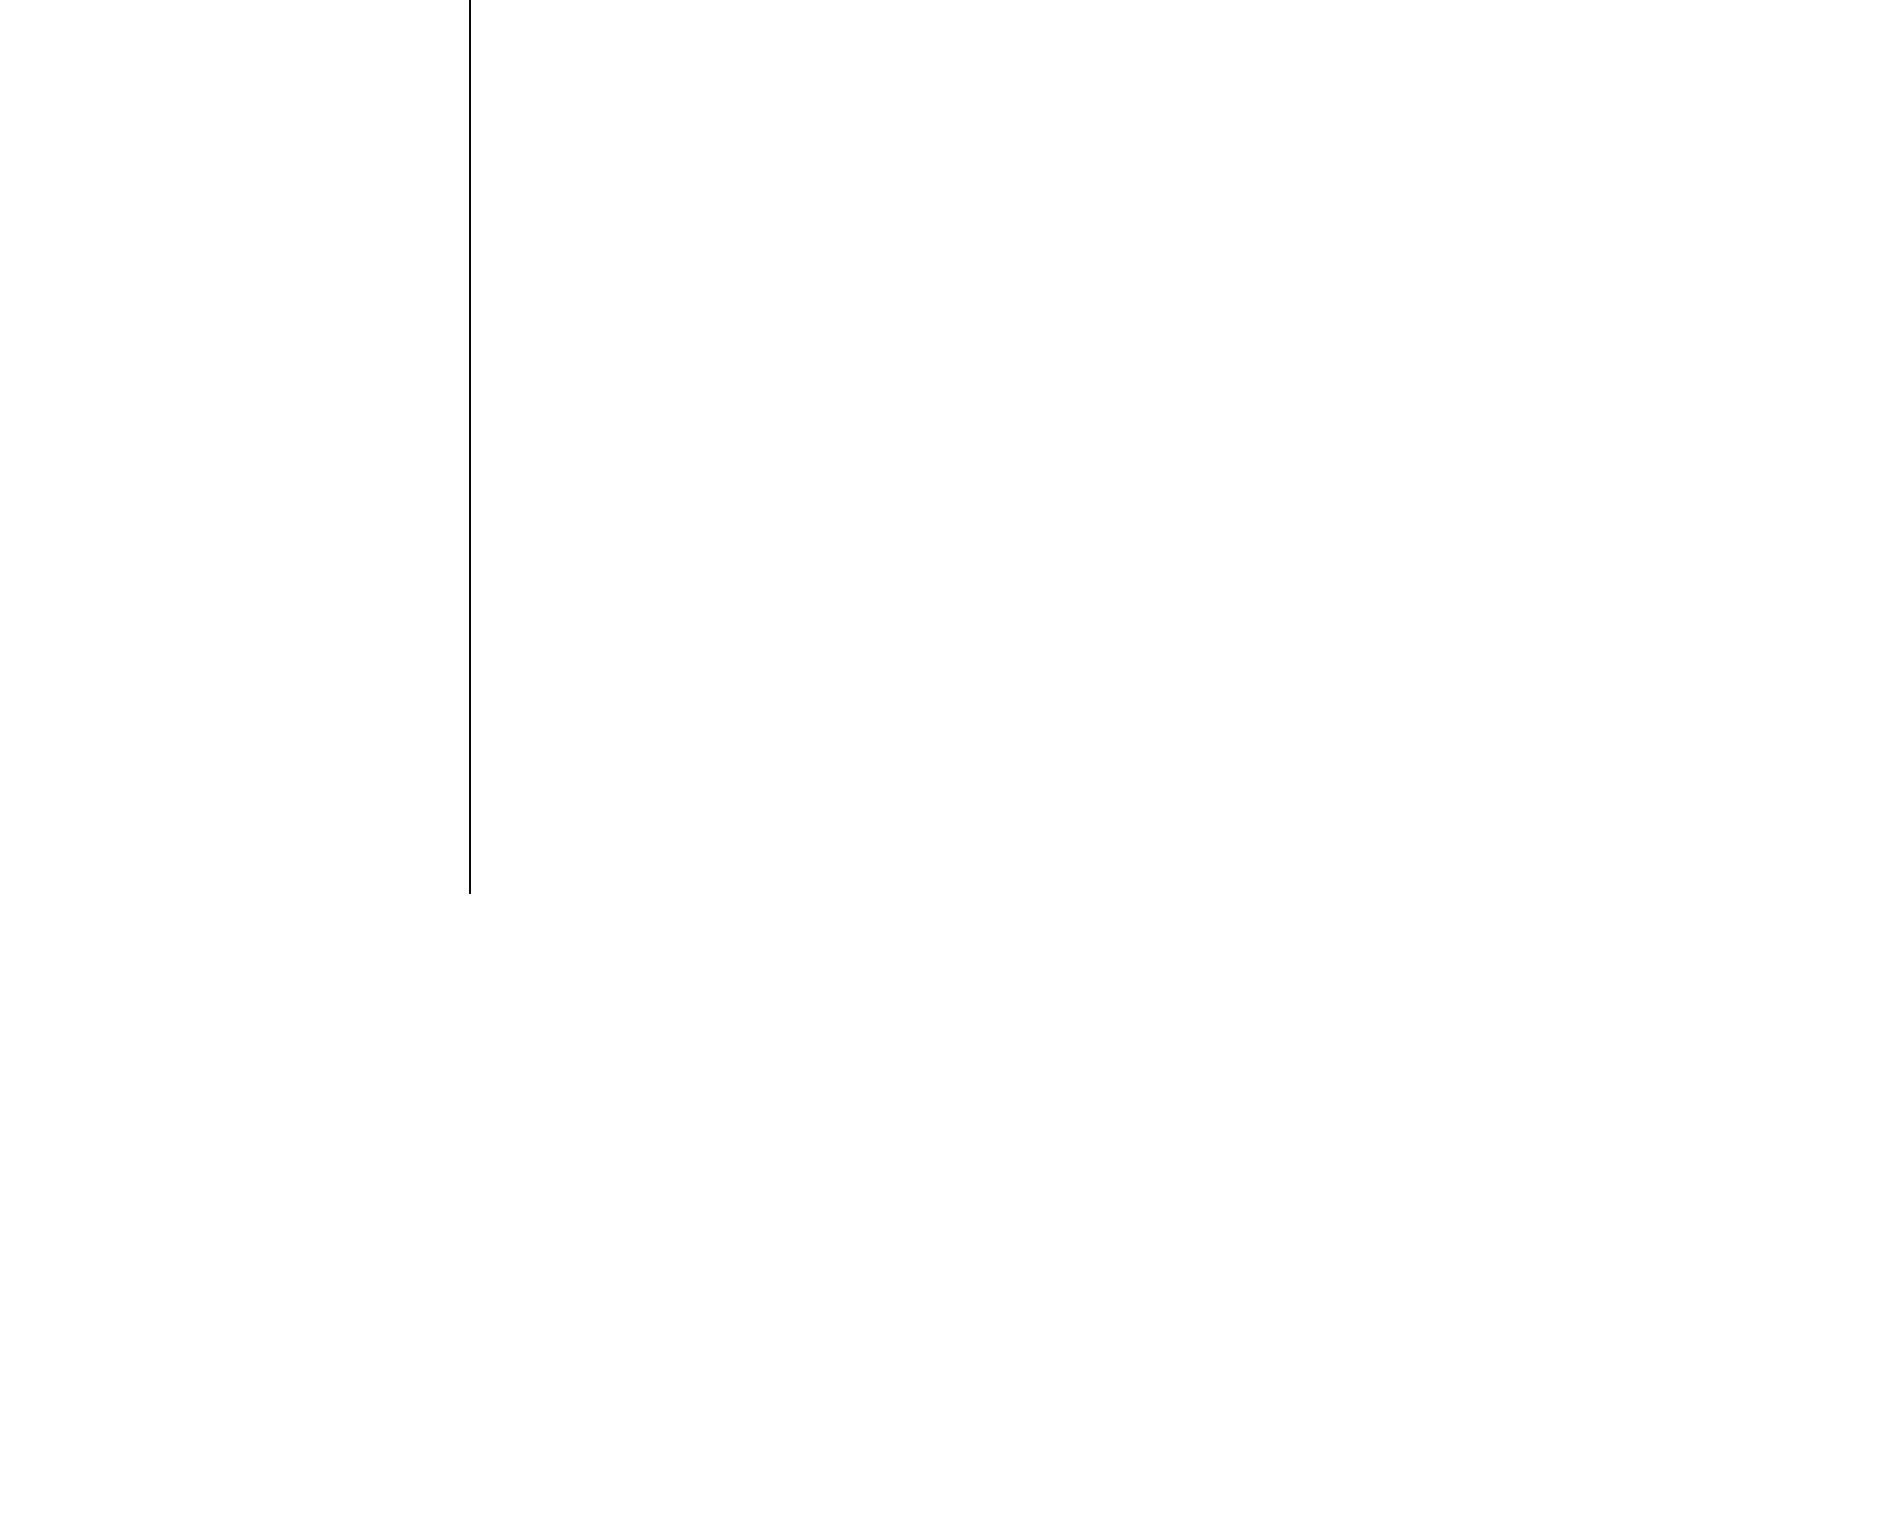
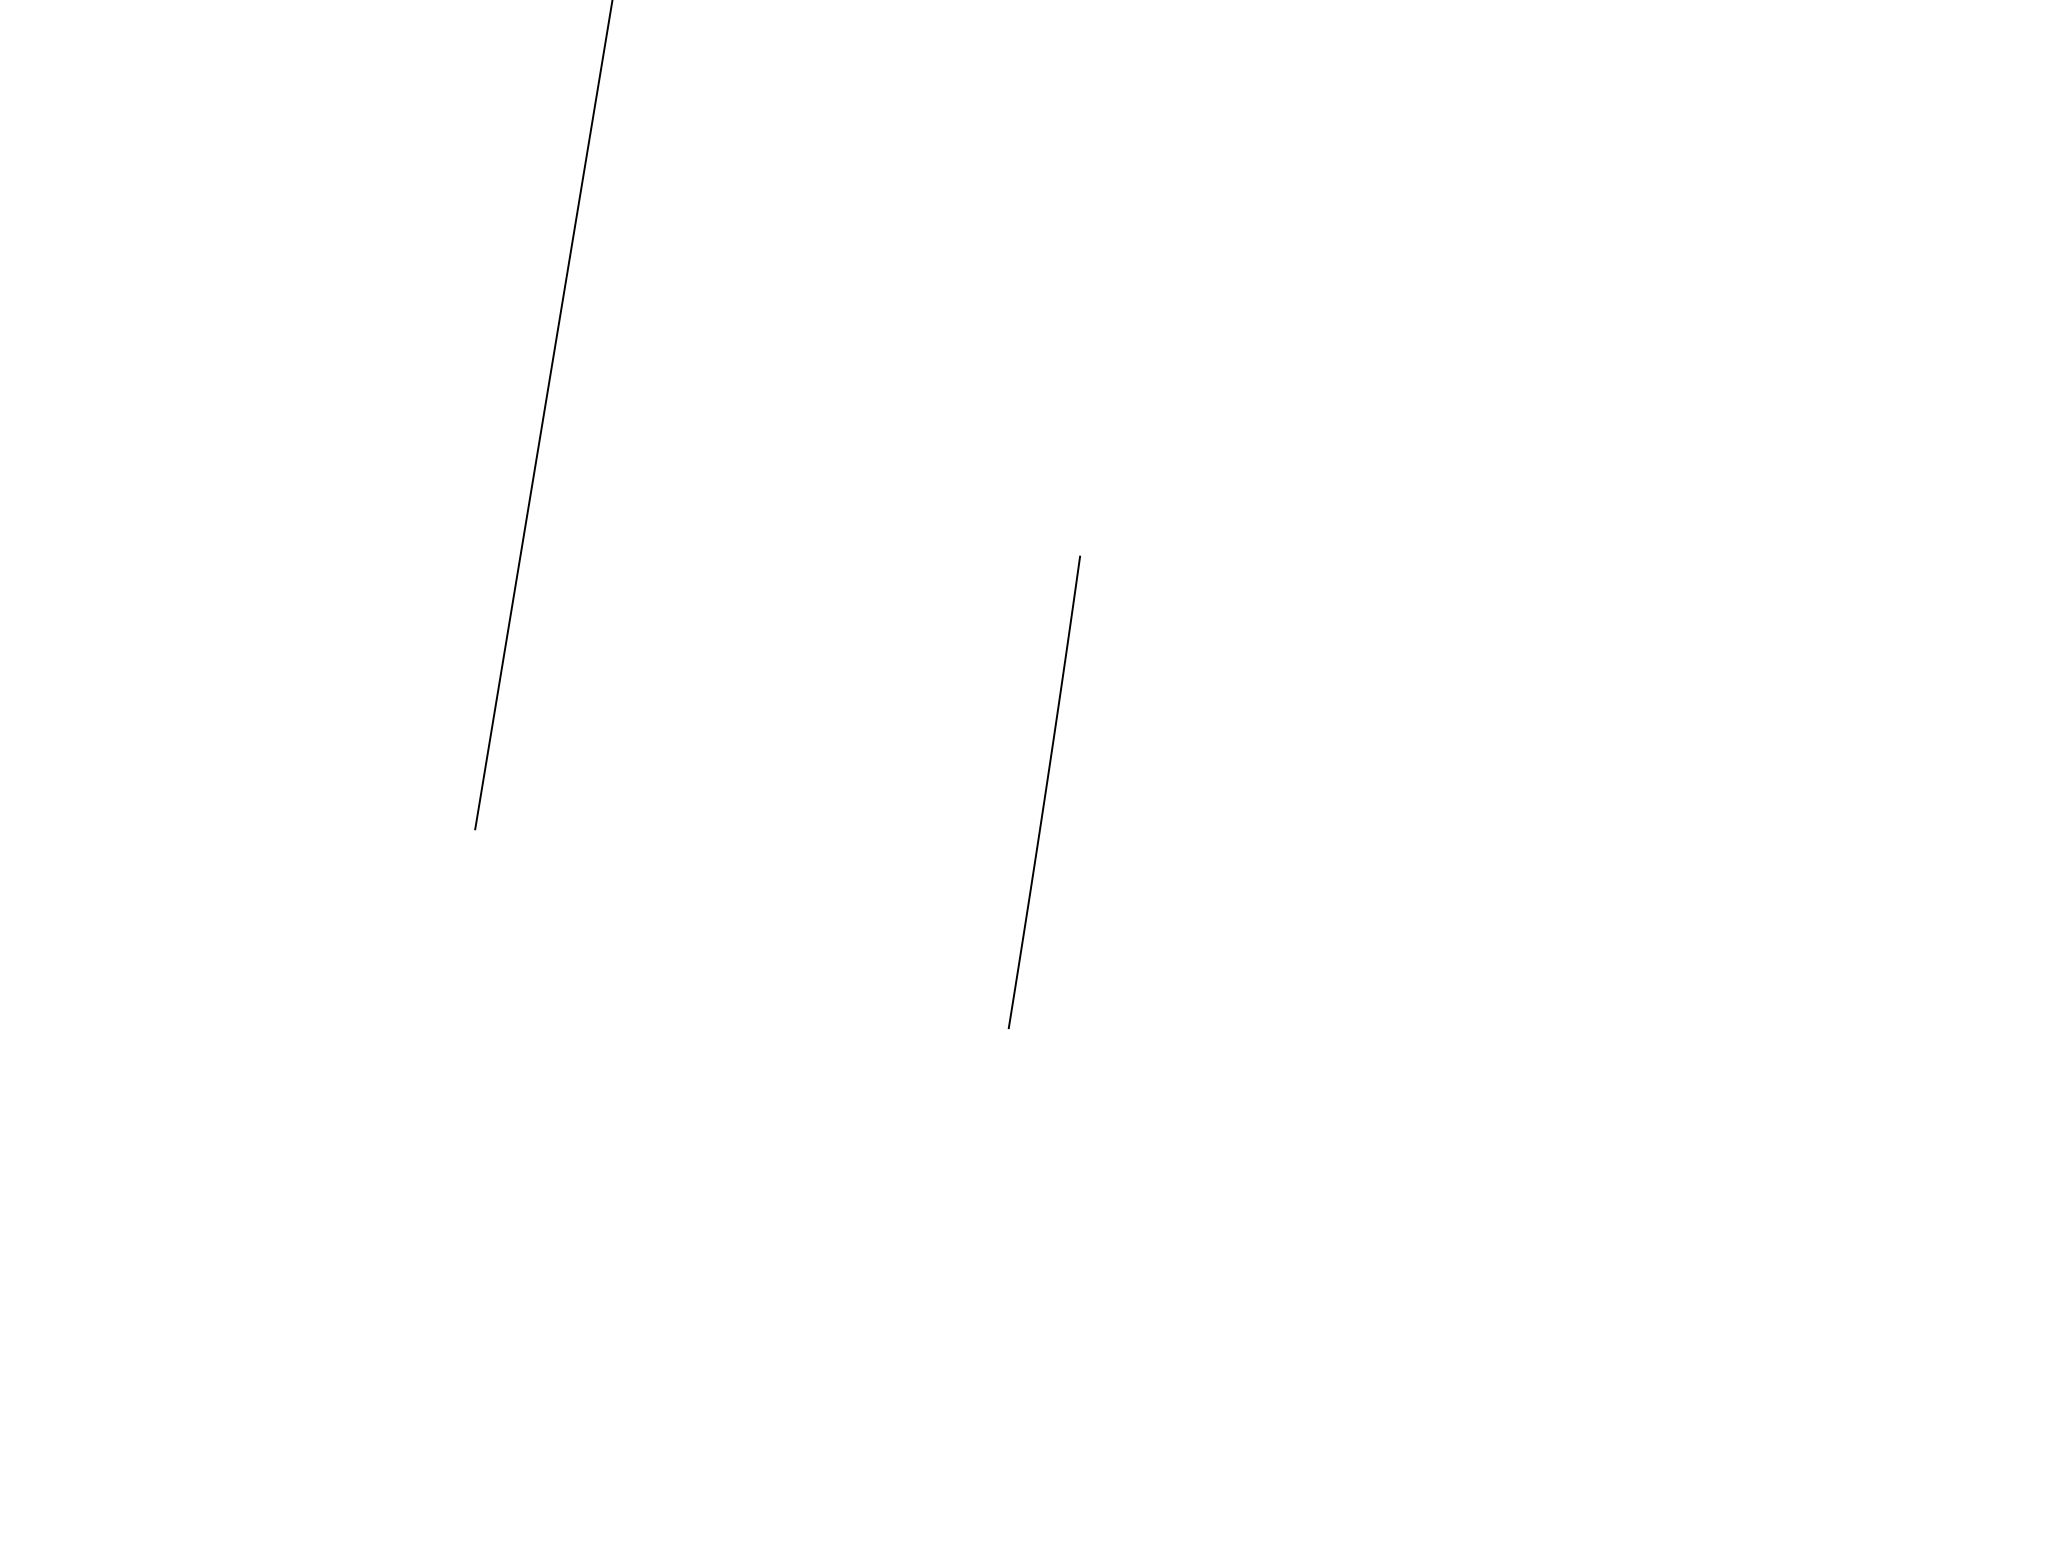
curve: (942, 782) -> (1045, 791), added

